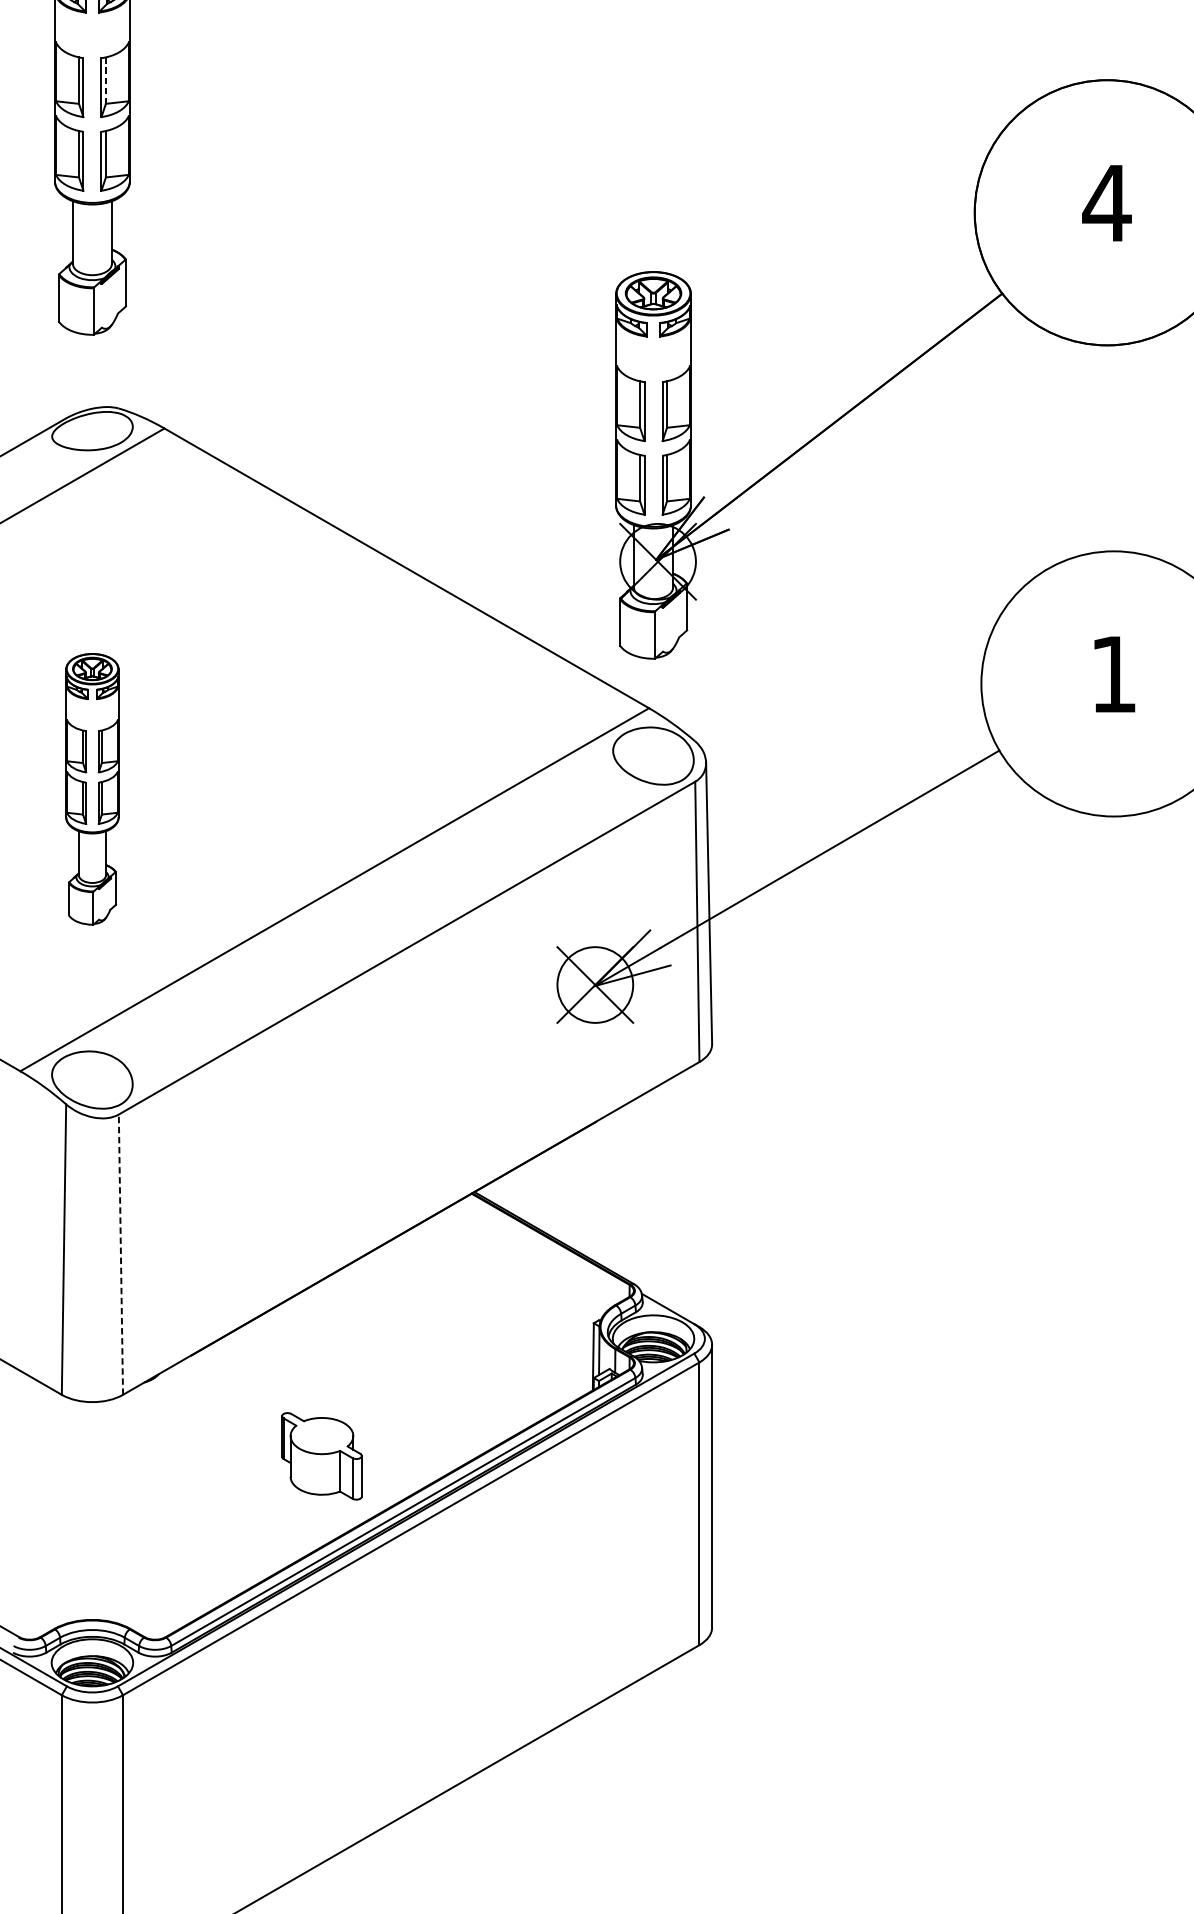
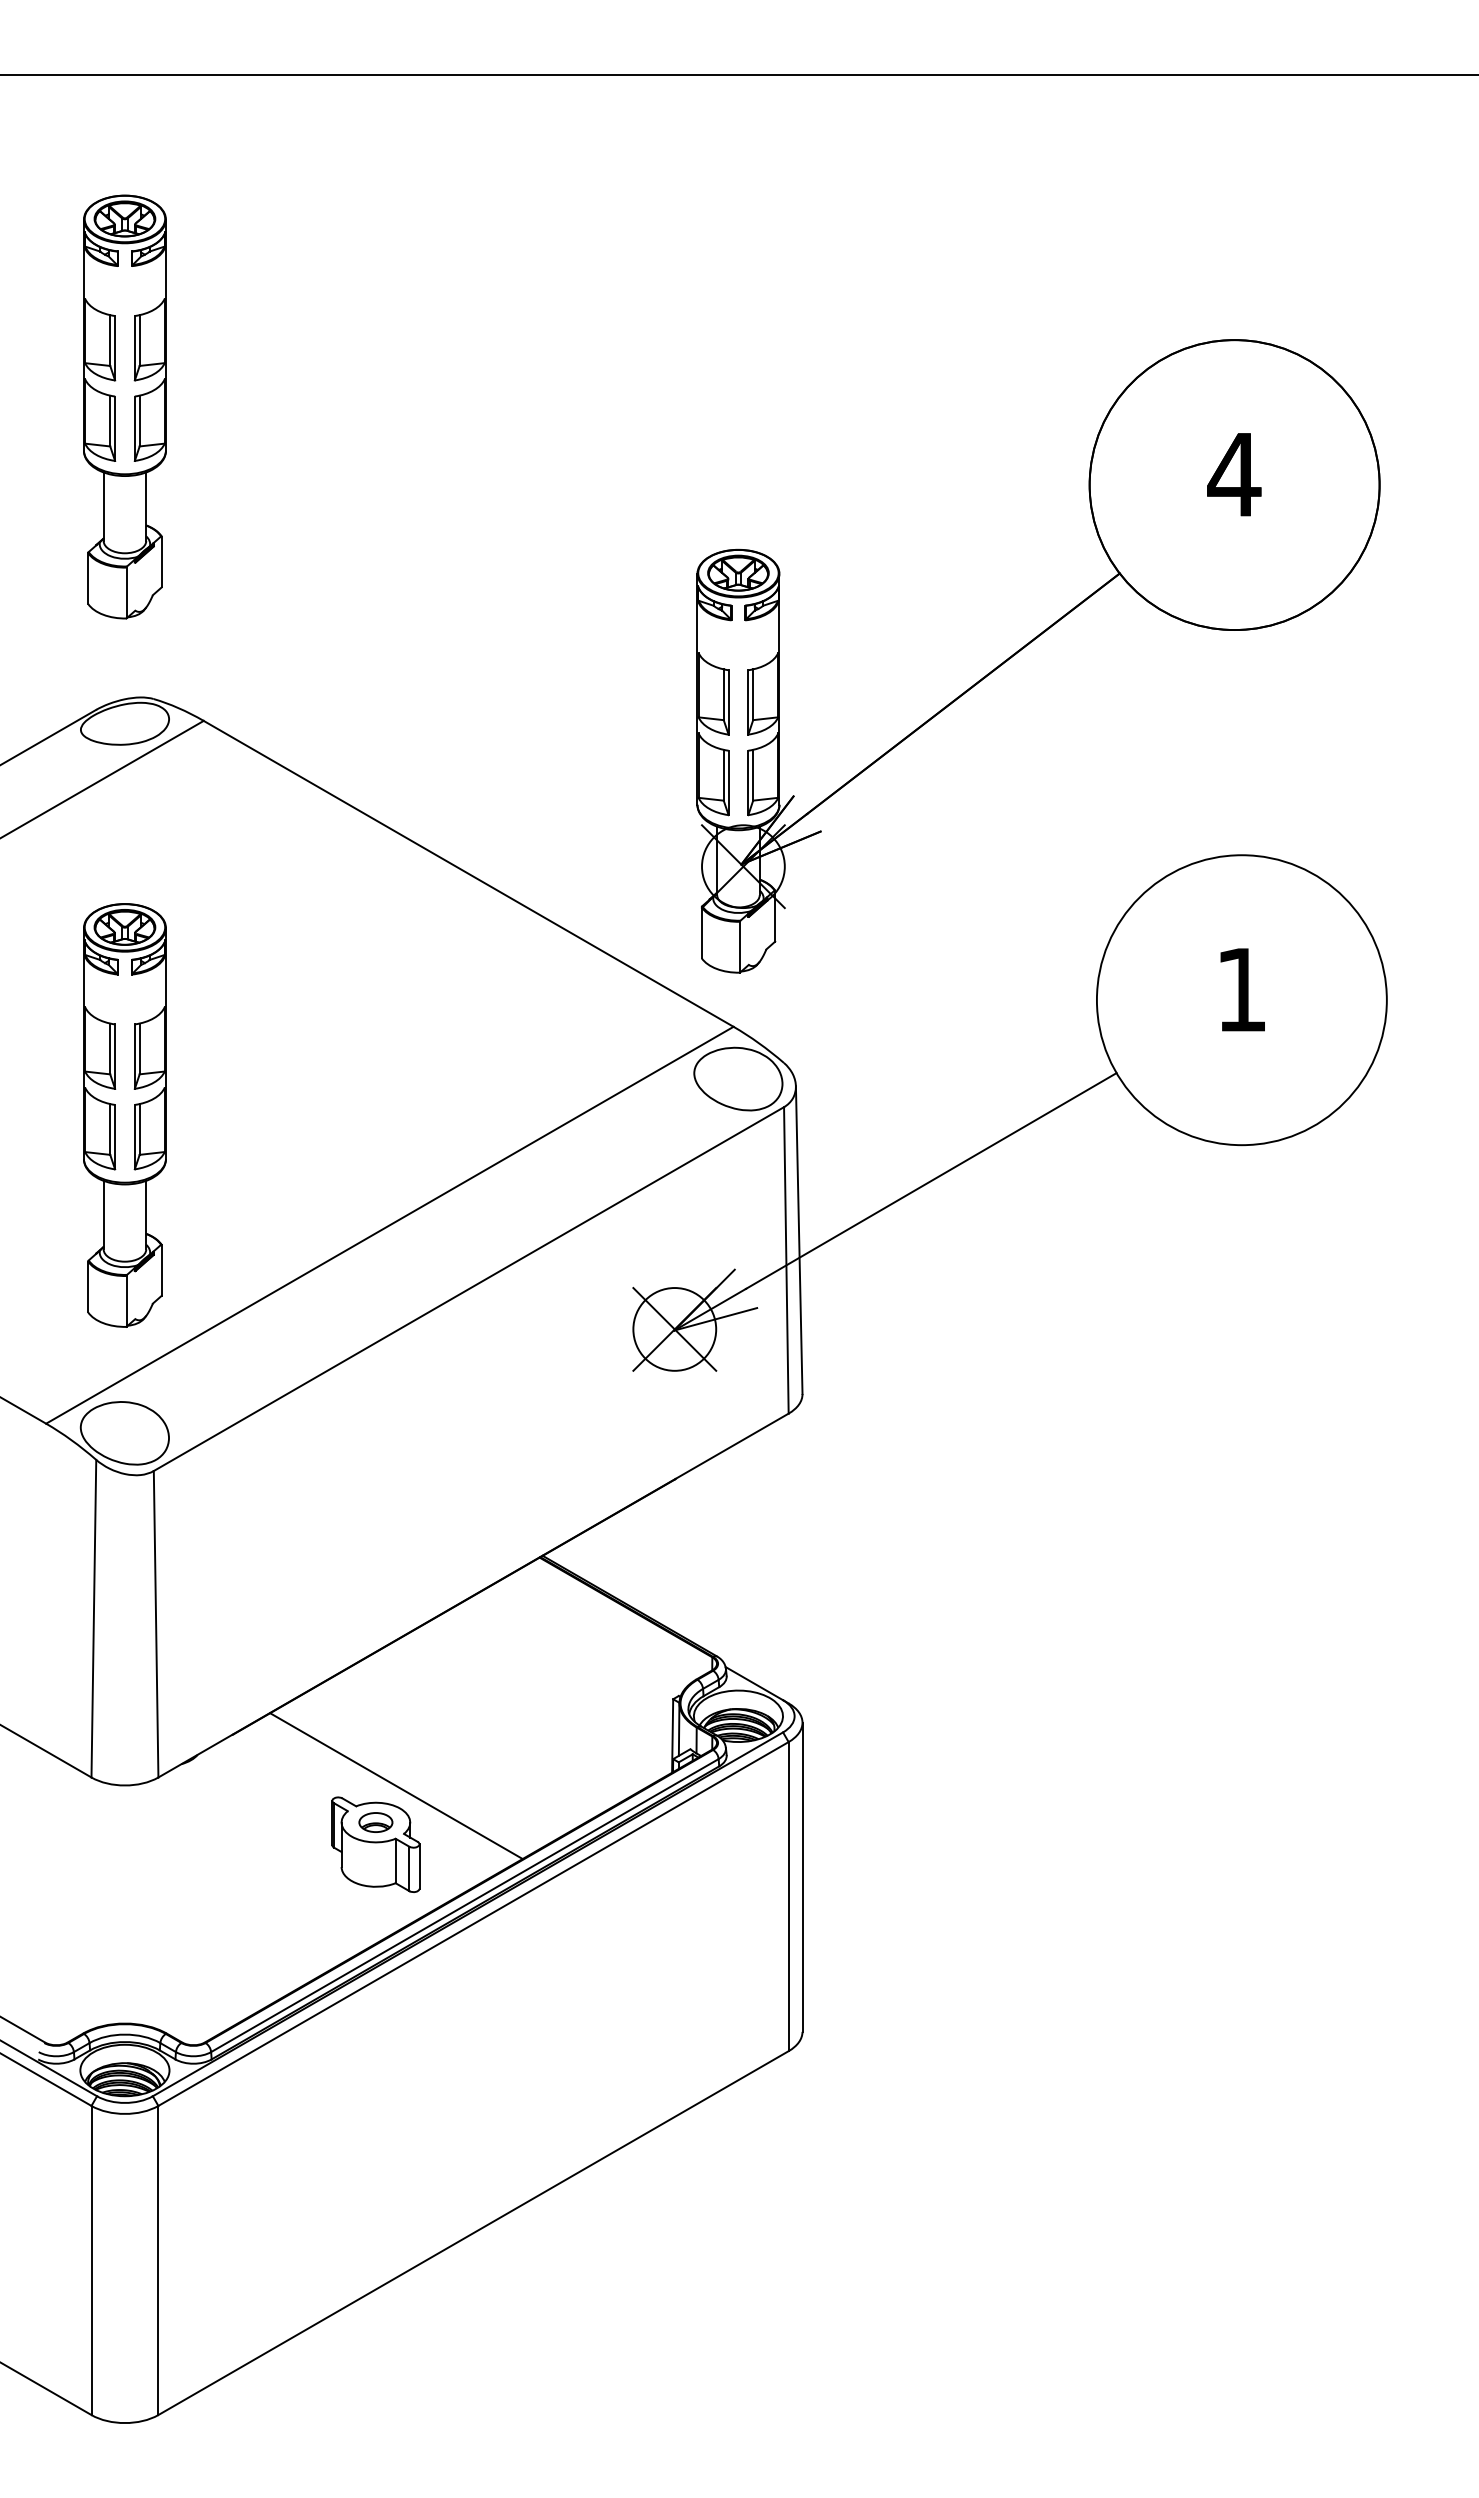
line: (105, 81) -> (139, 341), dashed -> solid
part: (92, 789) -> (124, 1115), size x1.43
line: (121, 1253) -> (156, 1623), dashed -> solid
line: (340, 1403) -> (396, 1786), added
part: (321, 1436) -> (375, 1822), added

